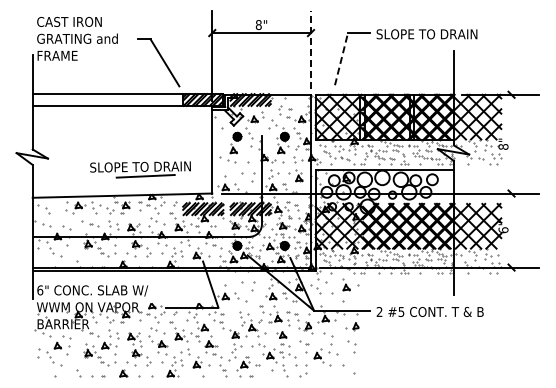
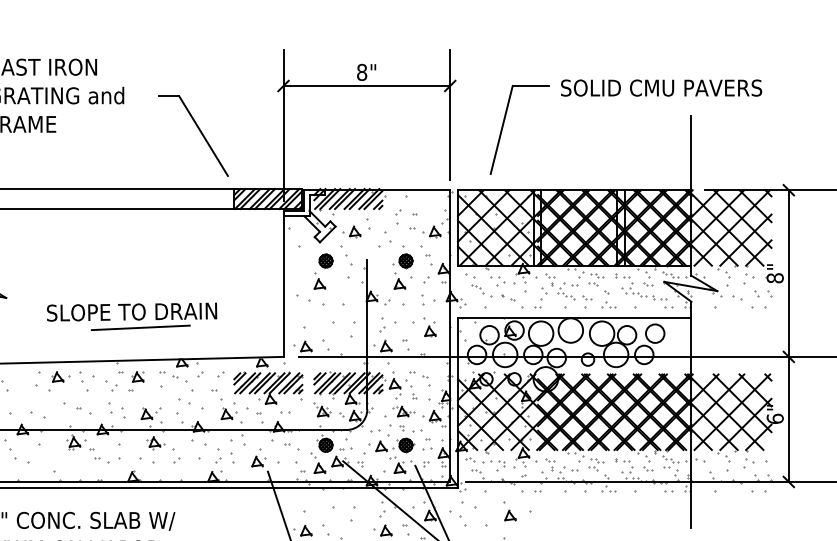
text: (439, 34) -> (667, 88), SLOPE TO DRAIN -> SOLID CMU PAVERS
line: (311, 50) -> (451, 115), dashed -> solid
line: (341, 59) -> (501, 130), dashed -> solid
part: (140, 169) -> (131, 316), moved
line: (511, 180) -> (788, 334), added

